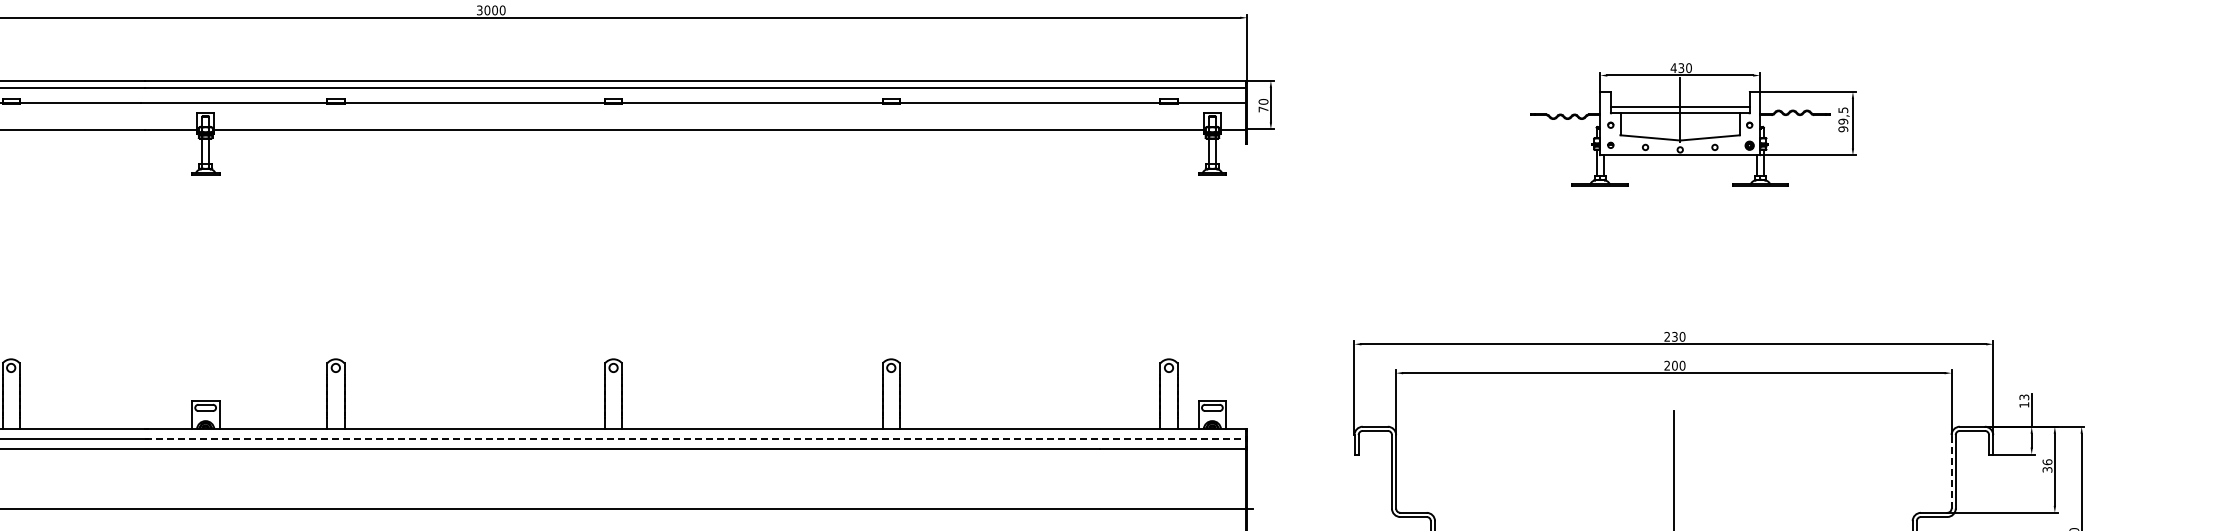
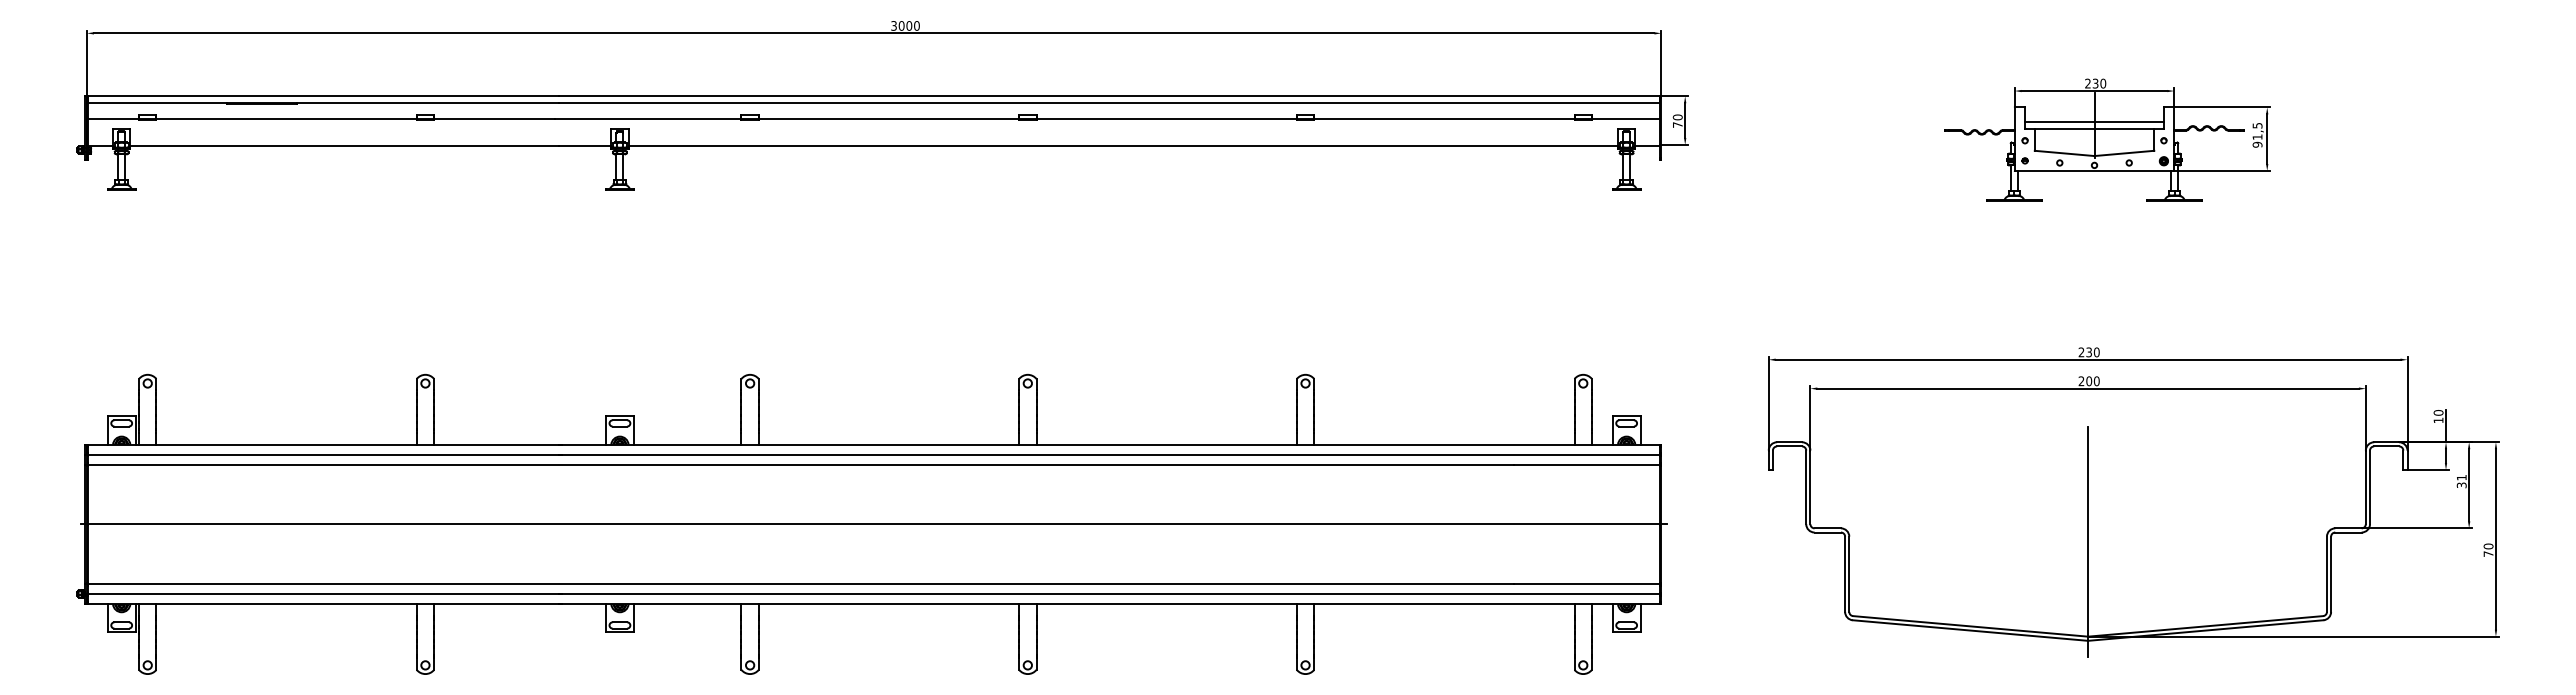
text: (1673, 67) -> (2087, 83), 430 -> 230
text: (1843, 121) -> (2257, 137), 99,5 -> 91,5
text: (2024, 396) -> (2438, 412), 13 -> 10
line: (696, 439) -> (1110, 455), dashed -> solid
text: (2047, 461) -> (2461, 477), 36 -> 31
line: (1951, 471) -> (2365, 487), dashed -> solid

